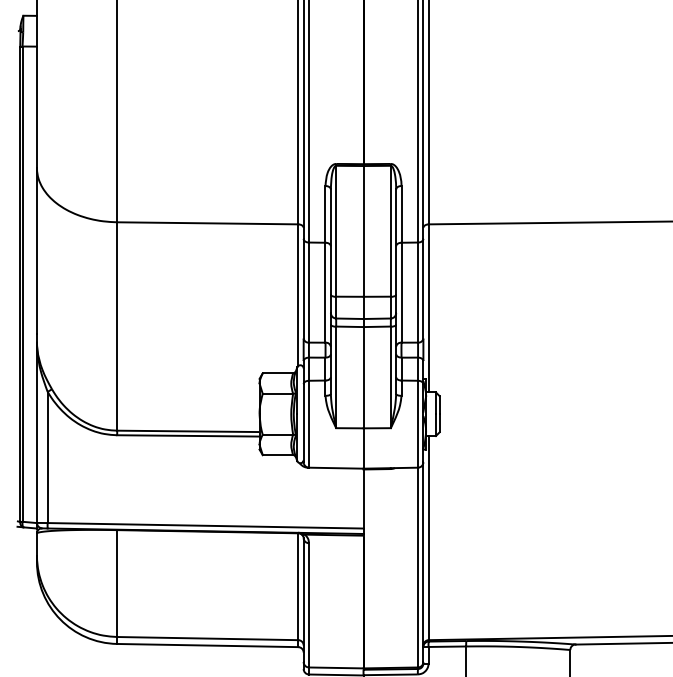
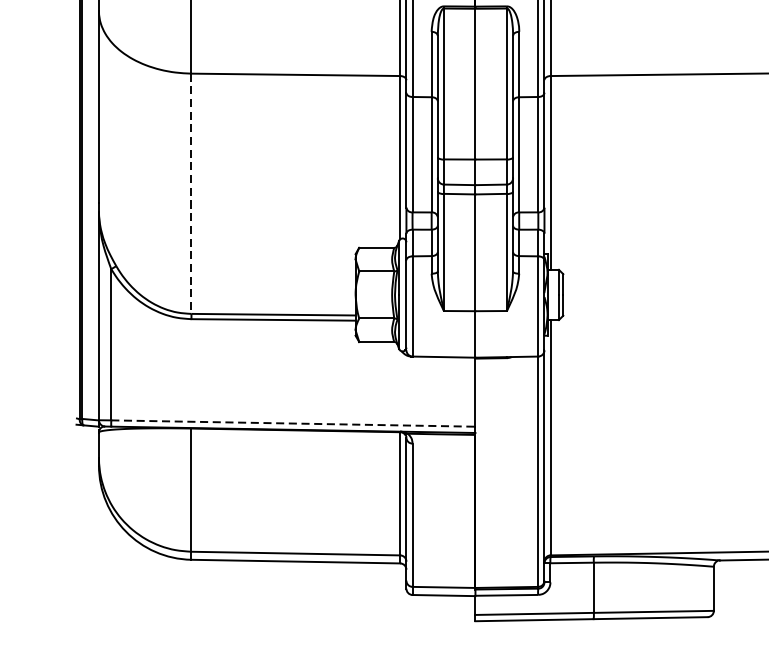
line: (117, 326) -> (191, 193), solid -> dashed
line: (205, 525) -> (293, 423), solid -> dashed

